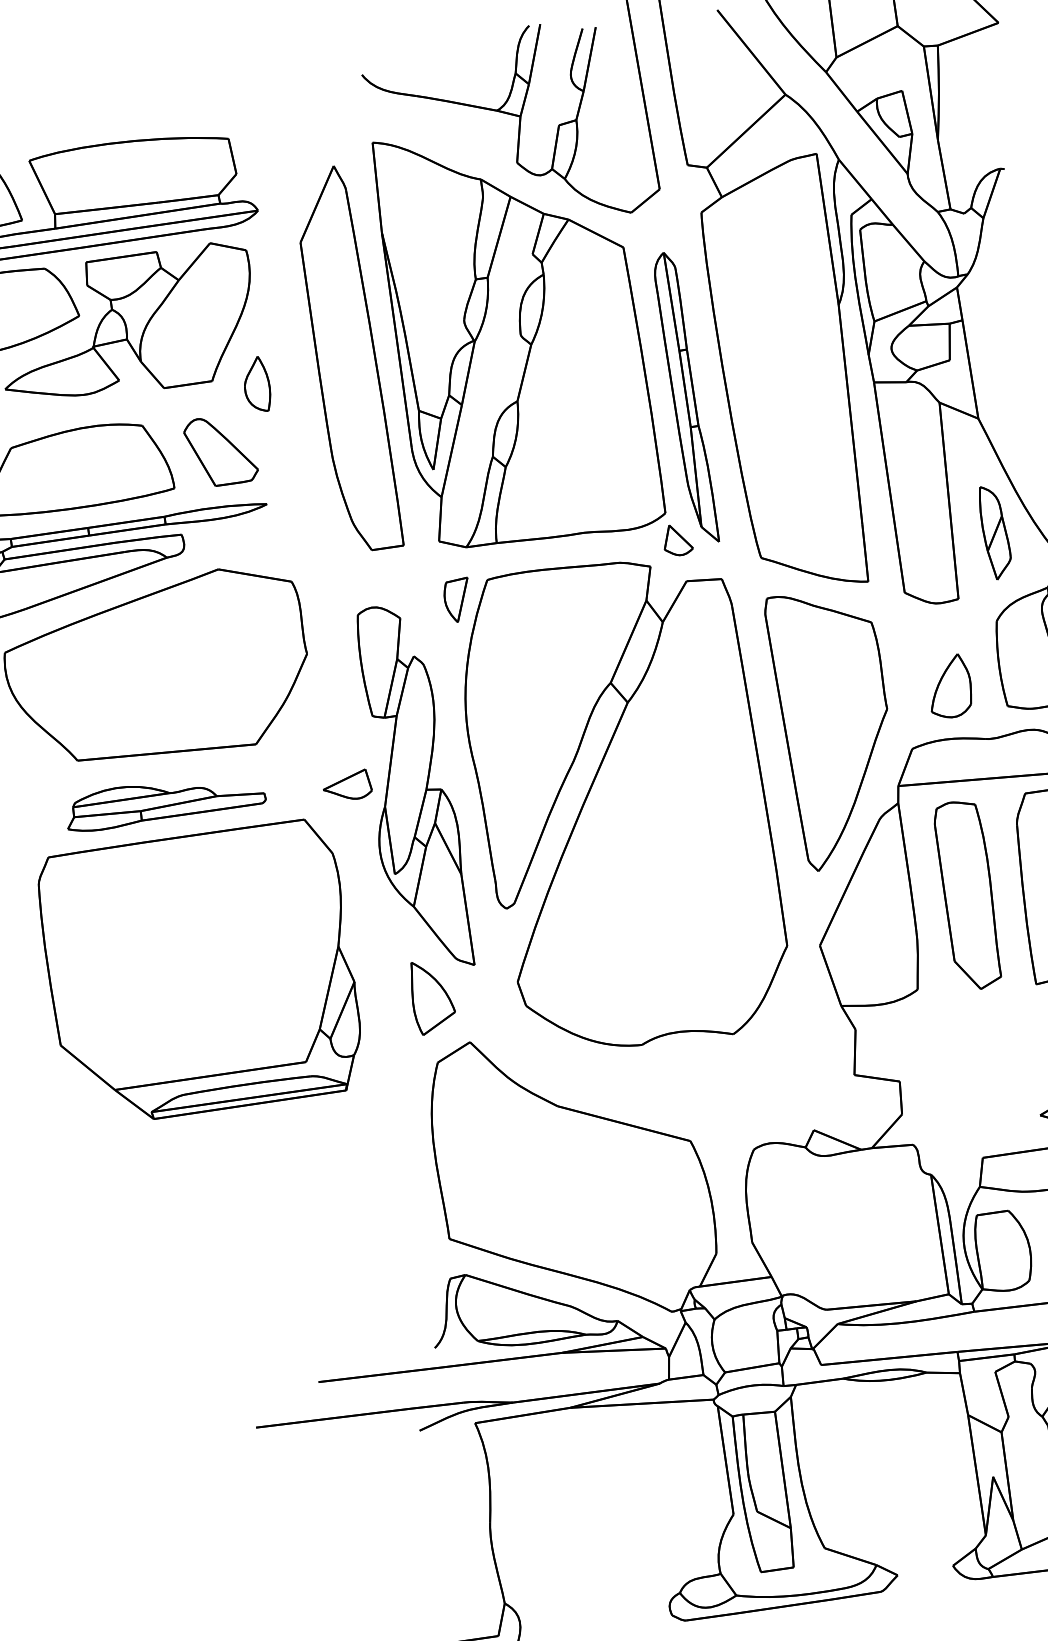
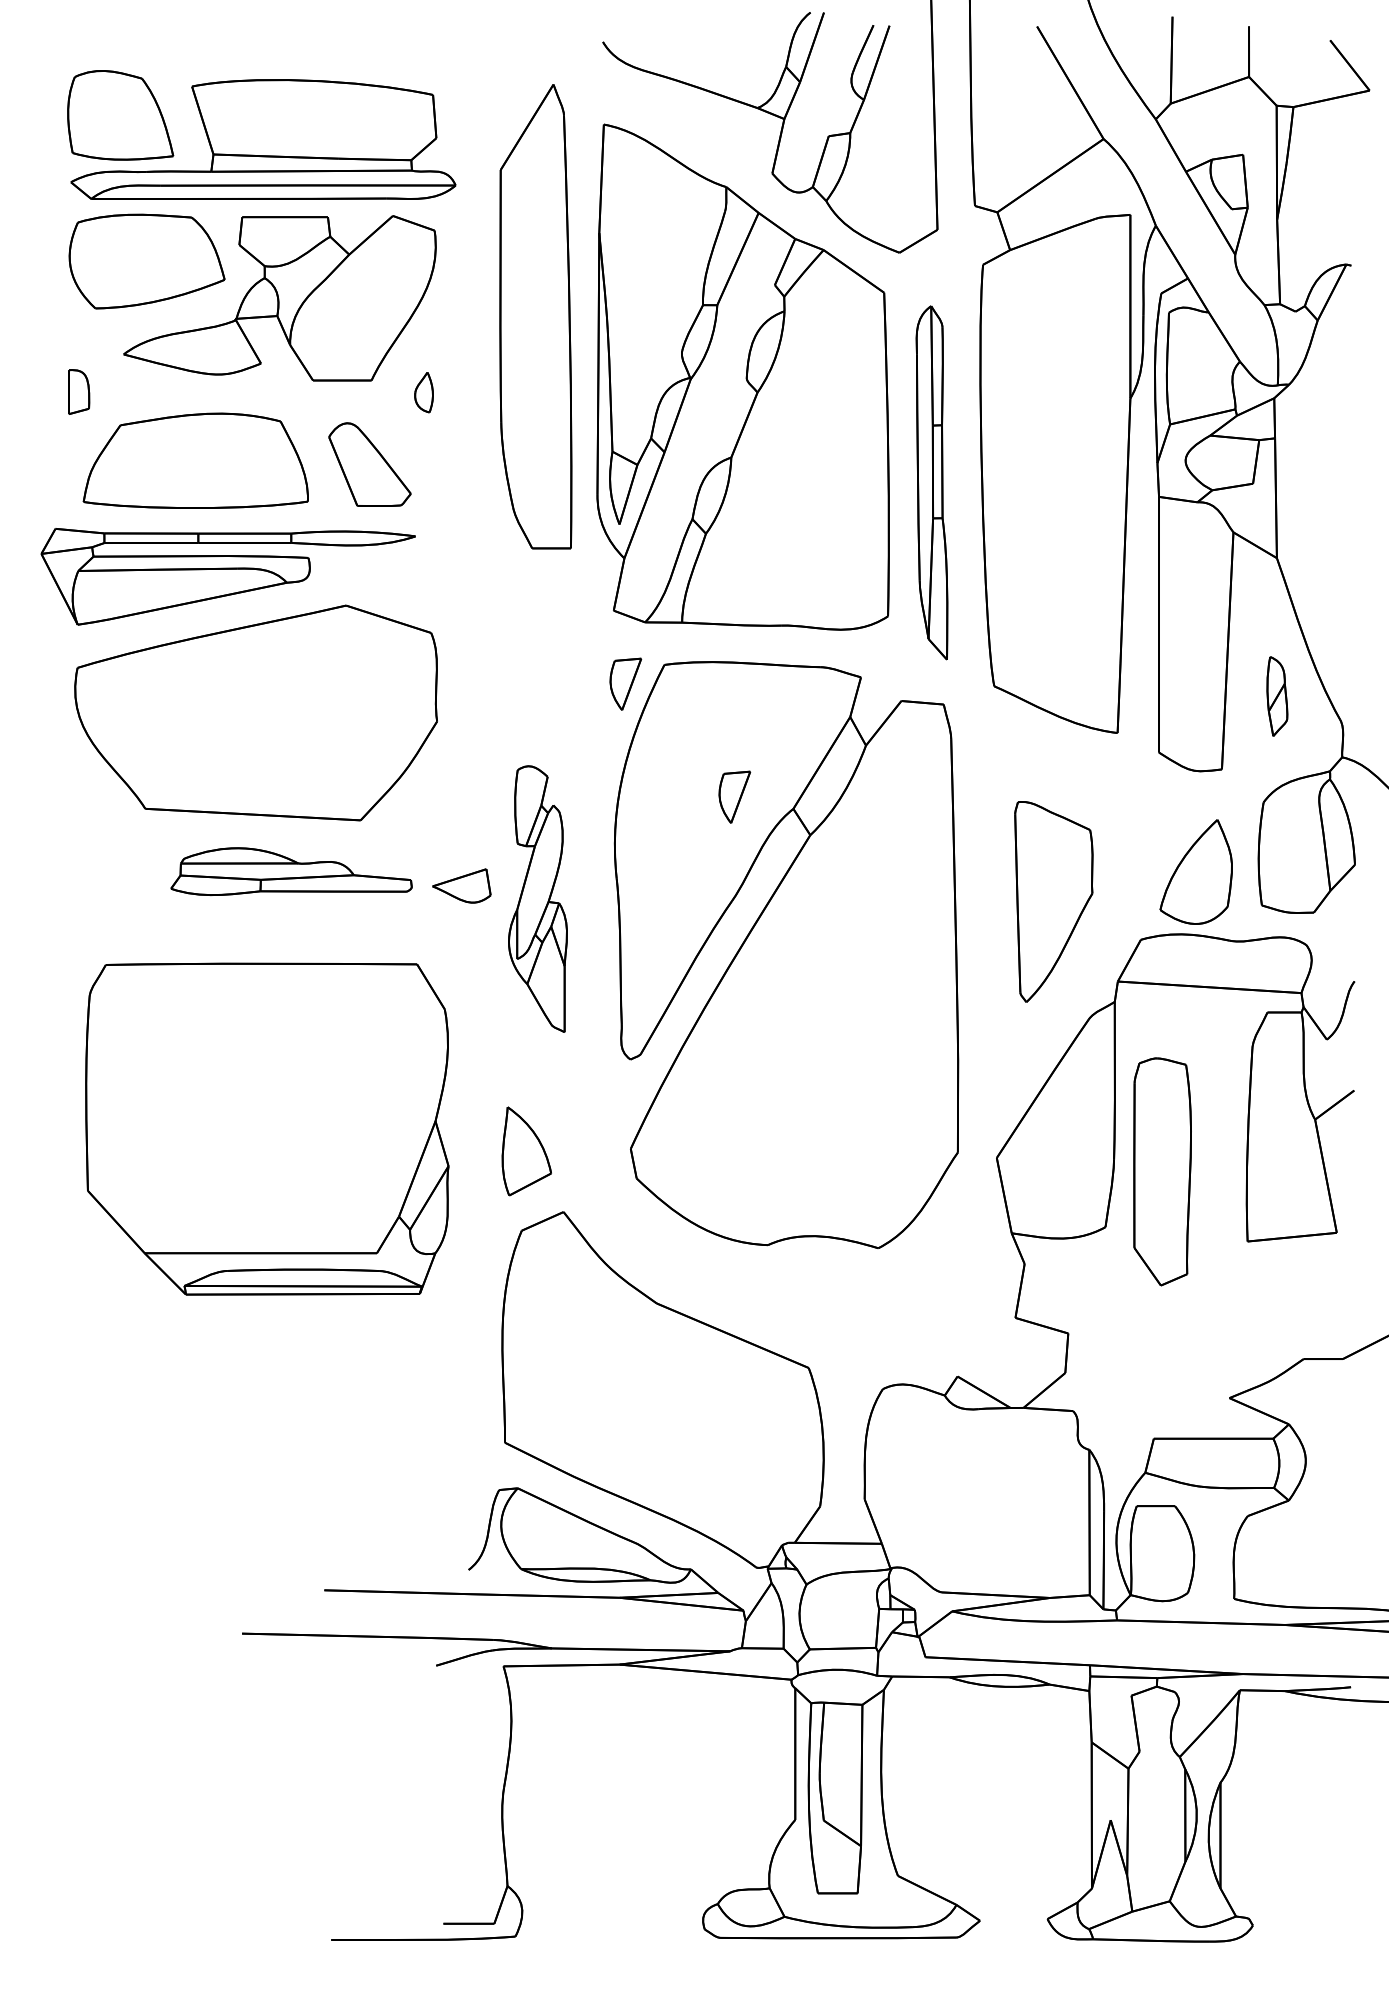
part: (346, 359) -> (535, 316), moved
part: (256, 384) -> (423, 392), size x0.6
part: (995, 532) -> (1277, 696), size x0.7
part: (677, 540) -> (897, 650), removed
part: (560, 679) -> (734, 796), added
part: (949, 686) -> (1195, 871), size x1.4
part: (835, 727) -> (1053, 901), size x0.6
part: (410, 787) -> (537, 898), size x0.6
part: (164, 800) -> (291, 871), moved
part: (968, 895) -> (1162, 1171), moved
part: (200, 972) -> (267, 1128), moved

